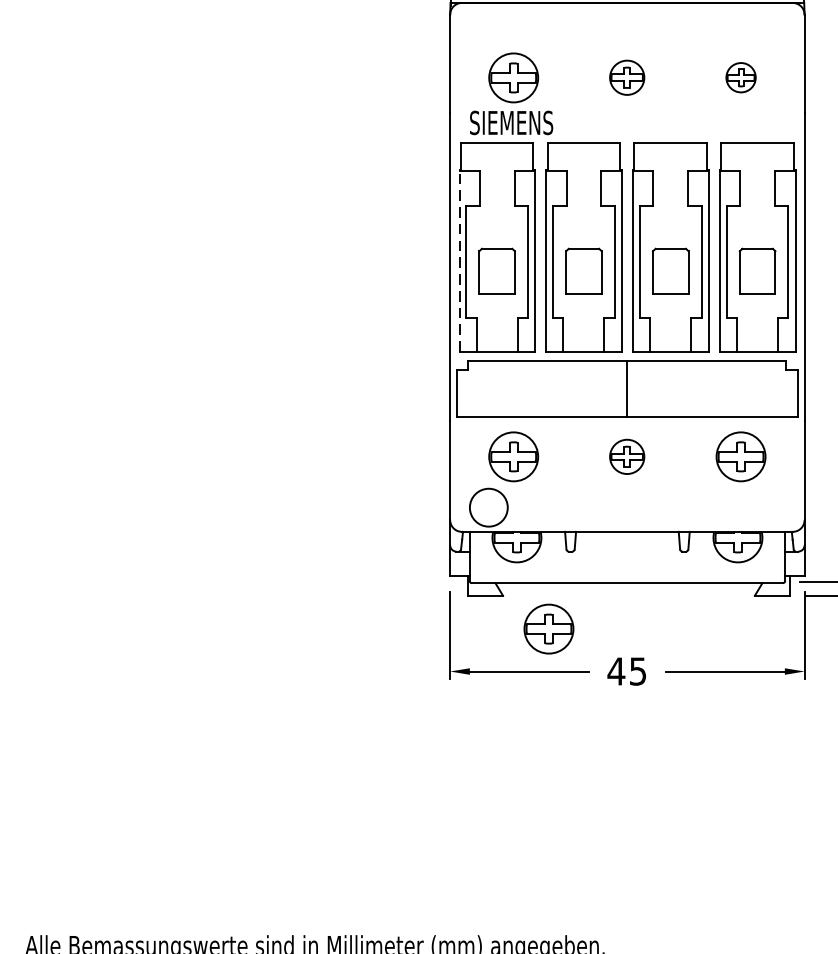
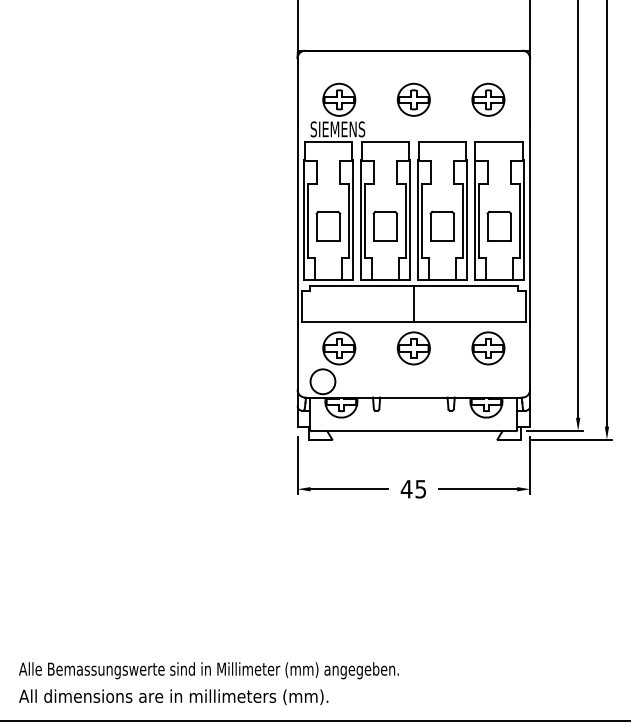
part: (626, 77) -> (413, 99), size x1.43
part: (741, 77) -> (488, 99), size x1.67
line: (459, 260) -> (303, 219), dashed -> solid
part: (626, 456) -> (413, 348), size x1.43
part: (549, 629) -> (362, 461), removed

